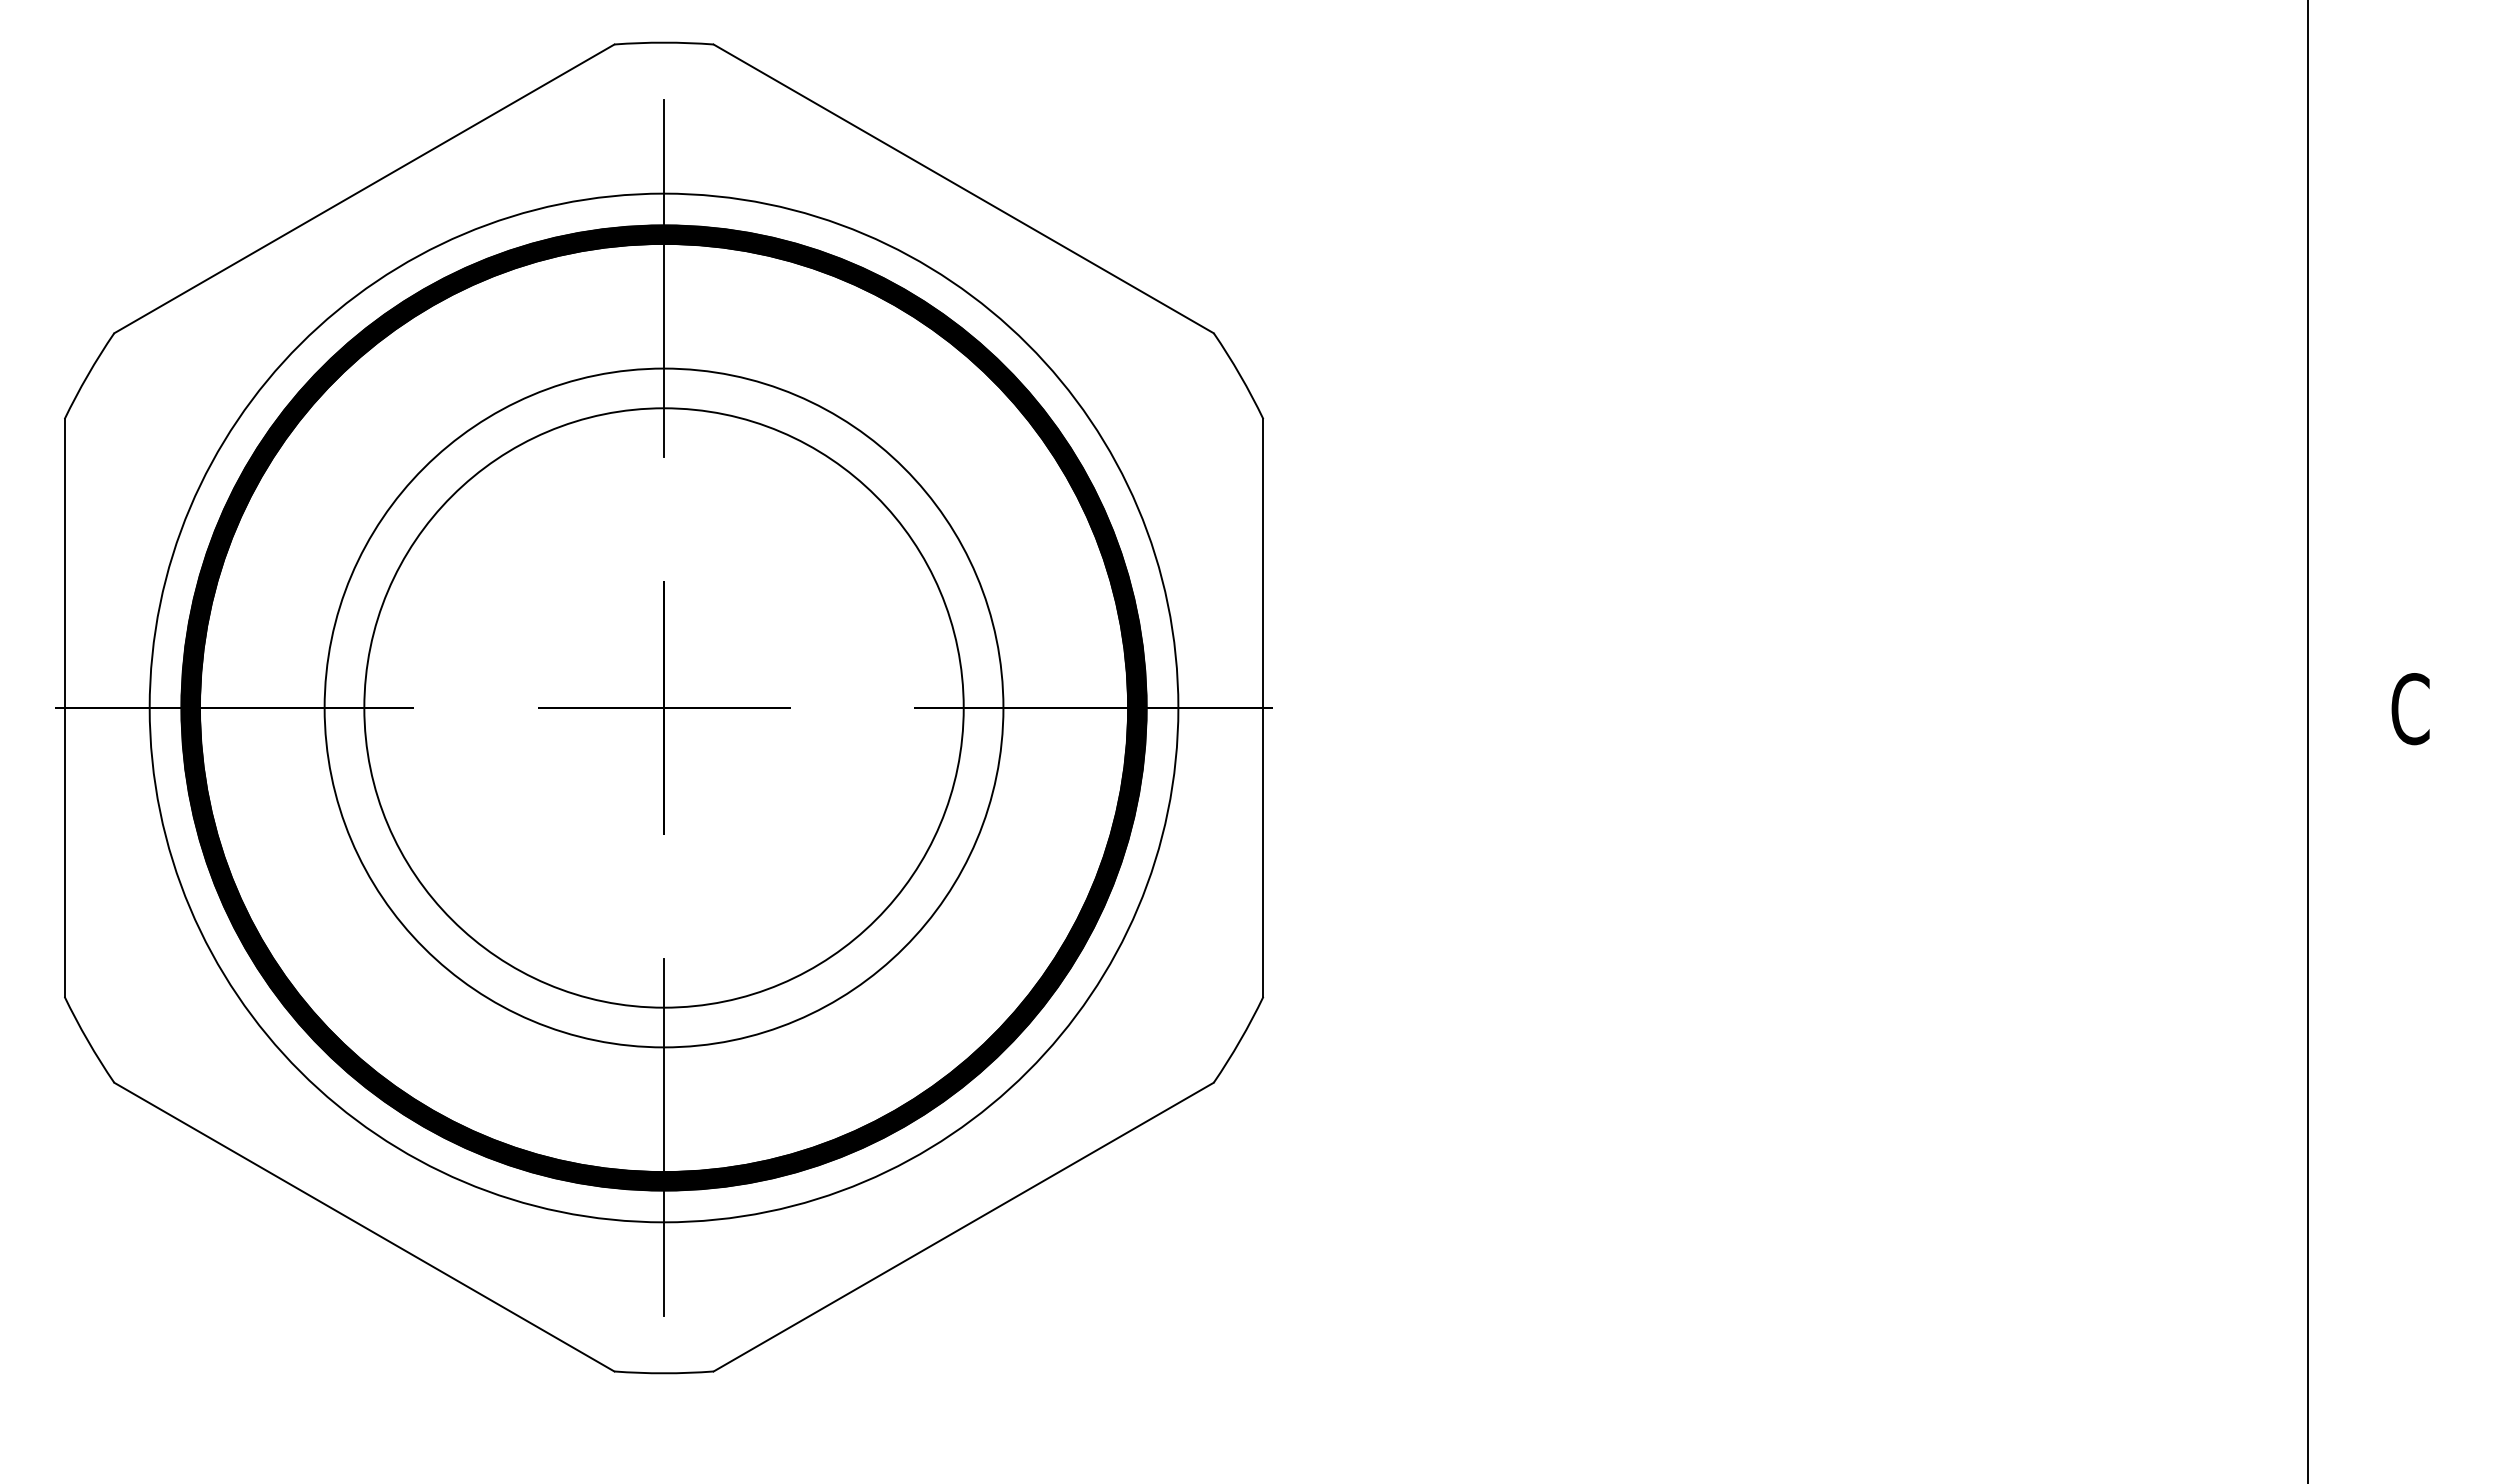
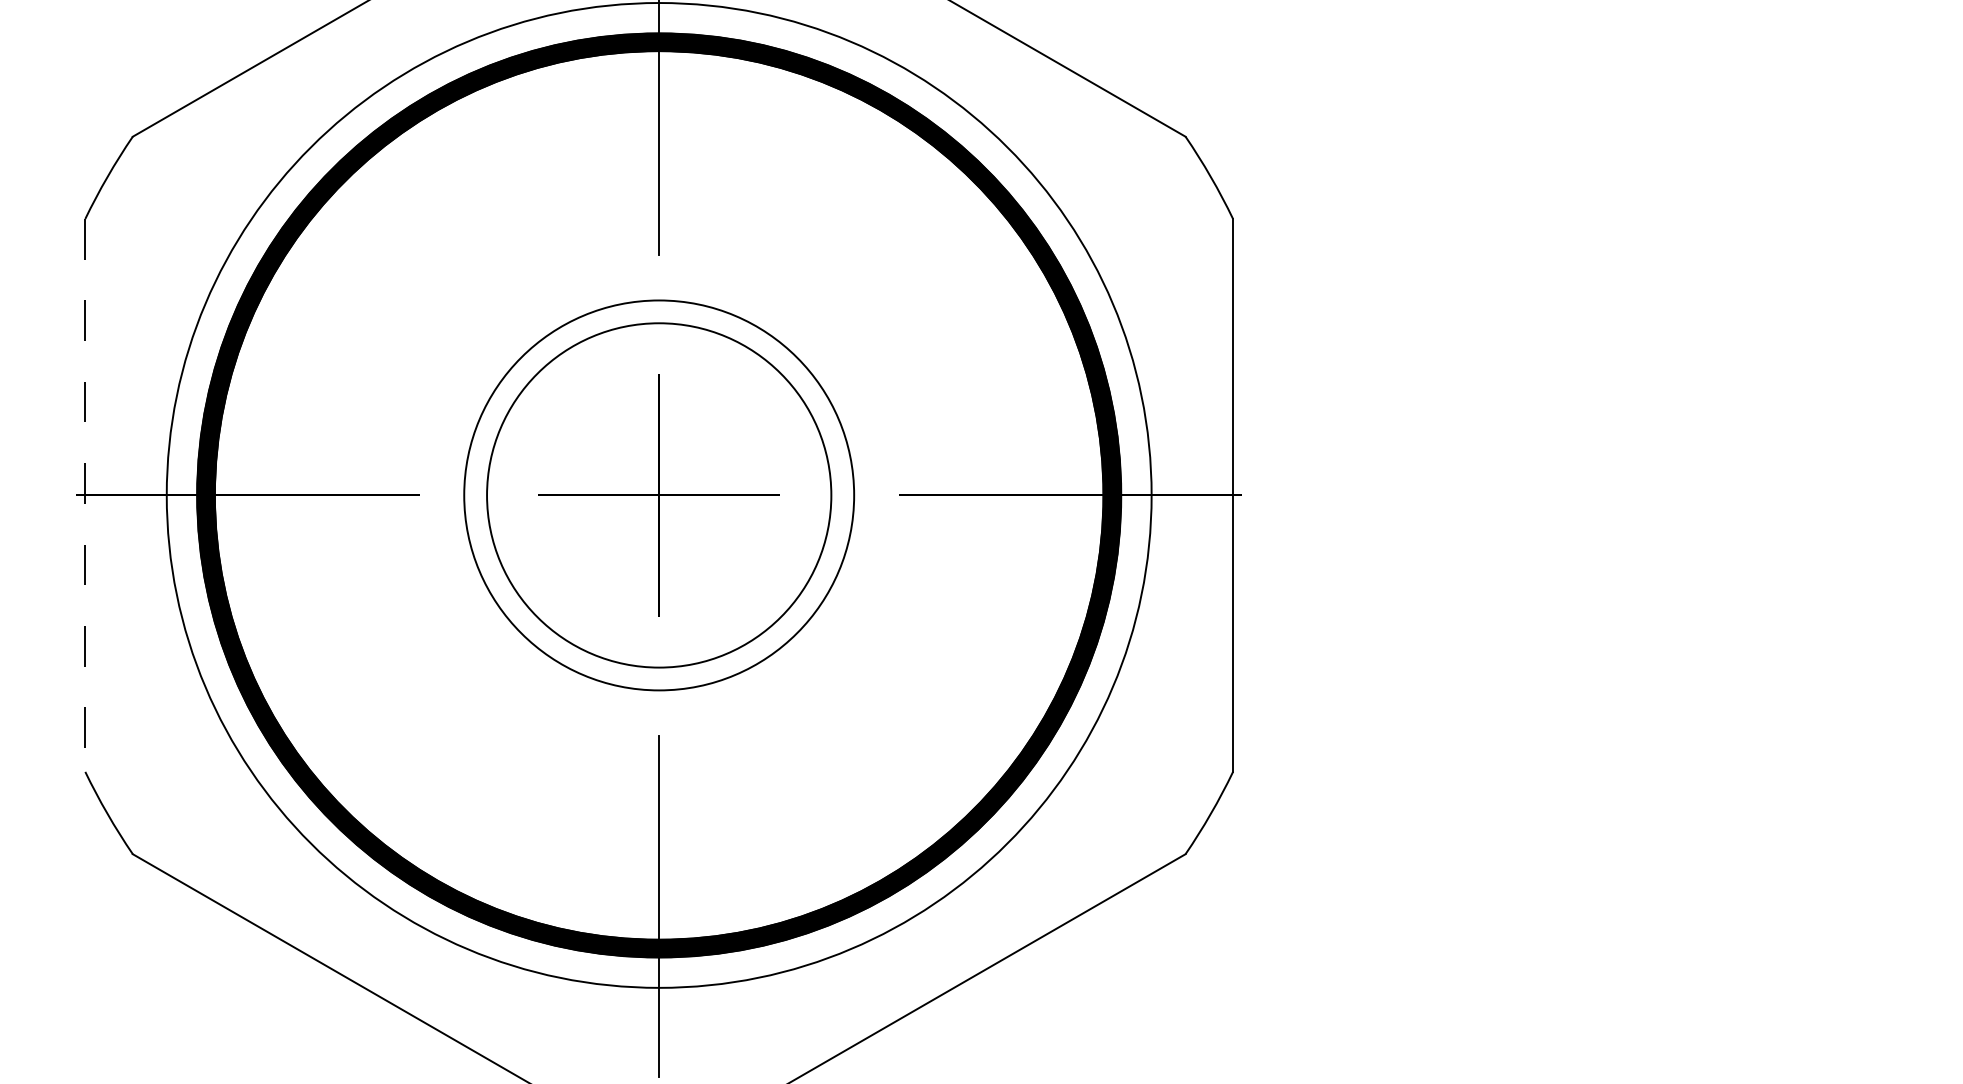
line: (64, 707) -> (85, 494), solid -> dashed
circle: (663, 707) -> (658, 494), size x0.6
circle: (663, 707) -> (658, 494), size x0.6

